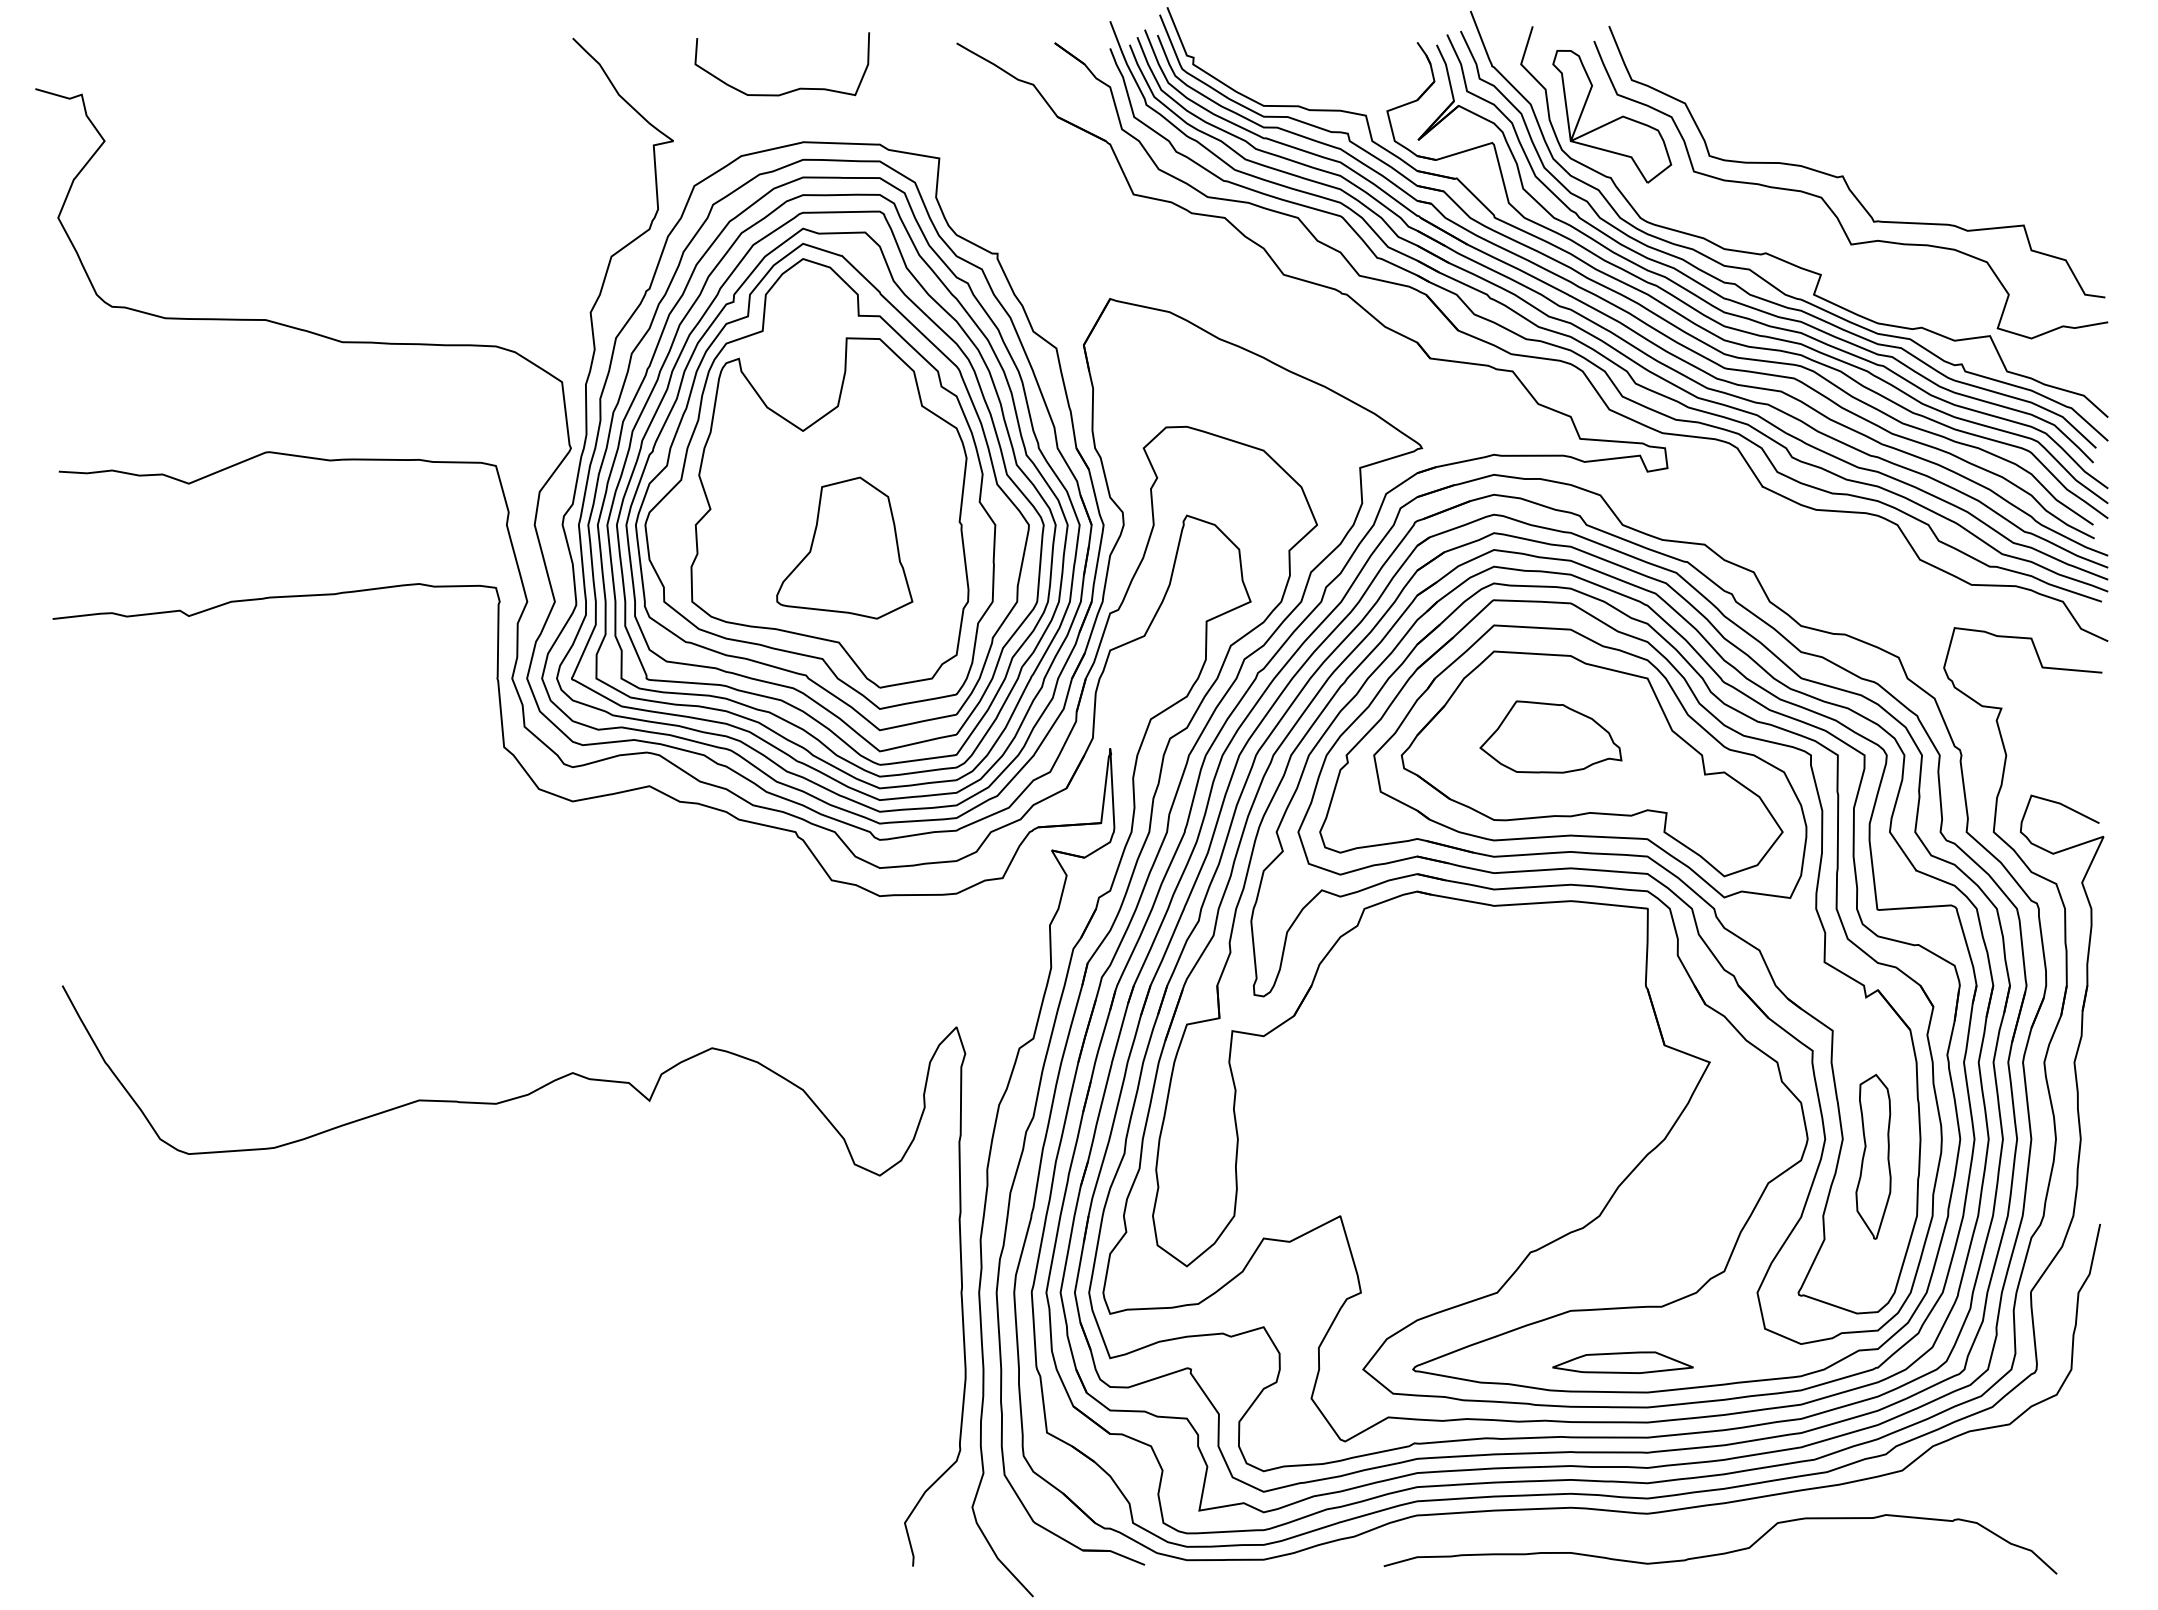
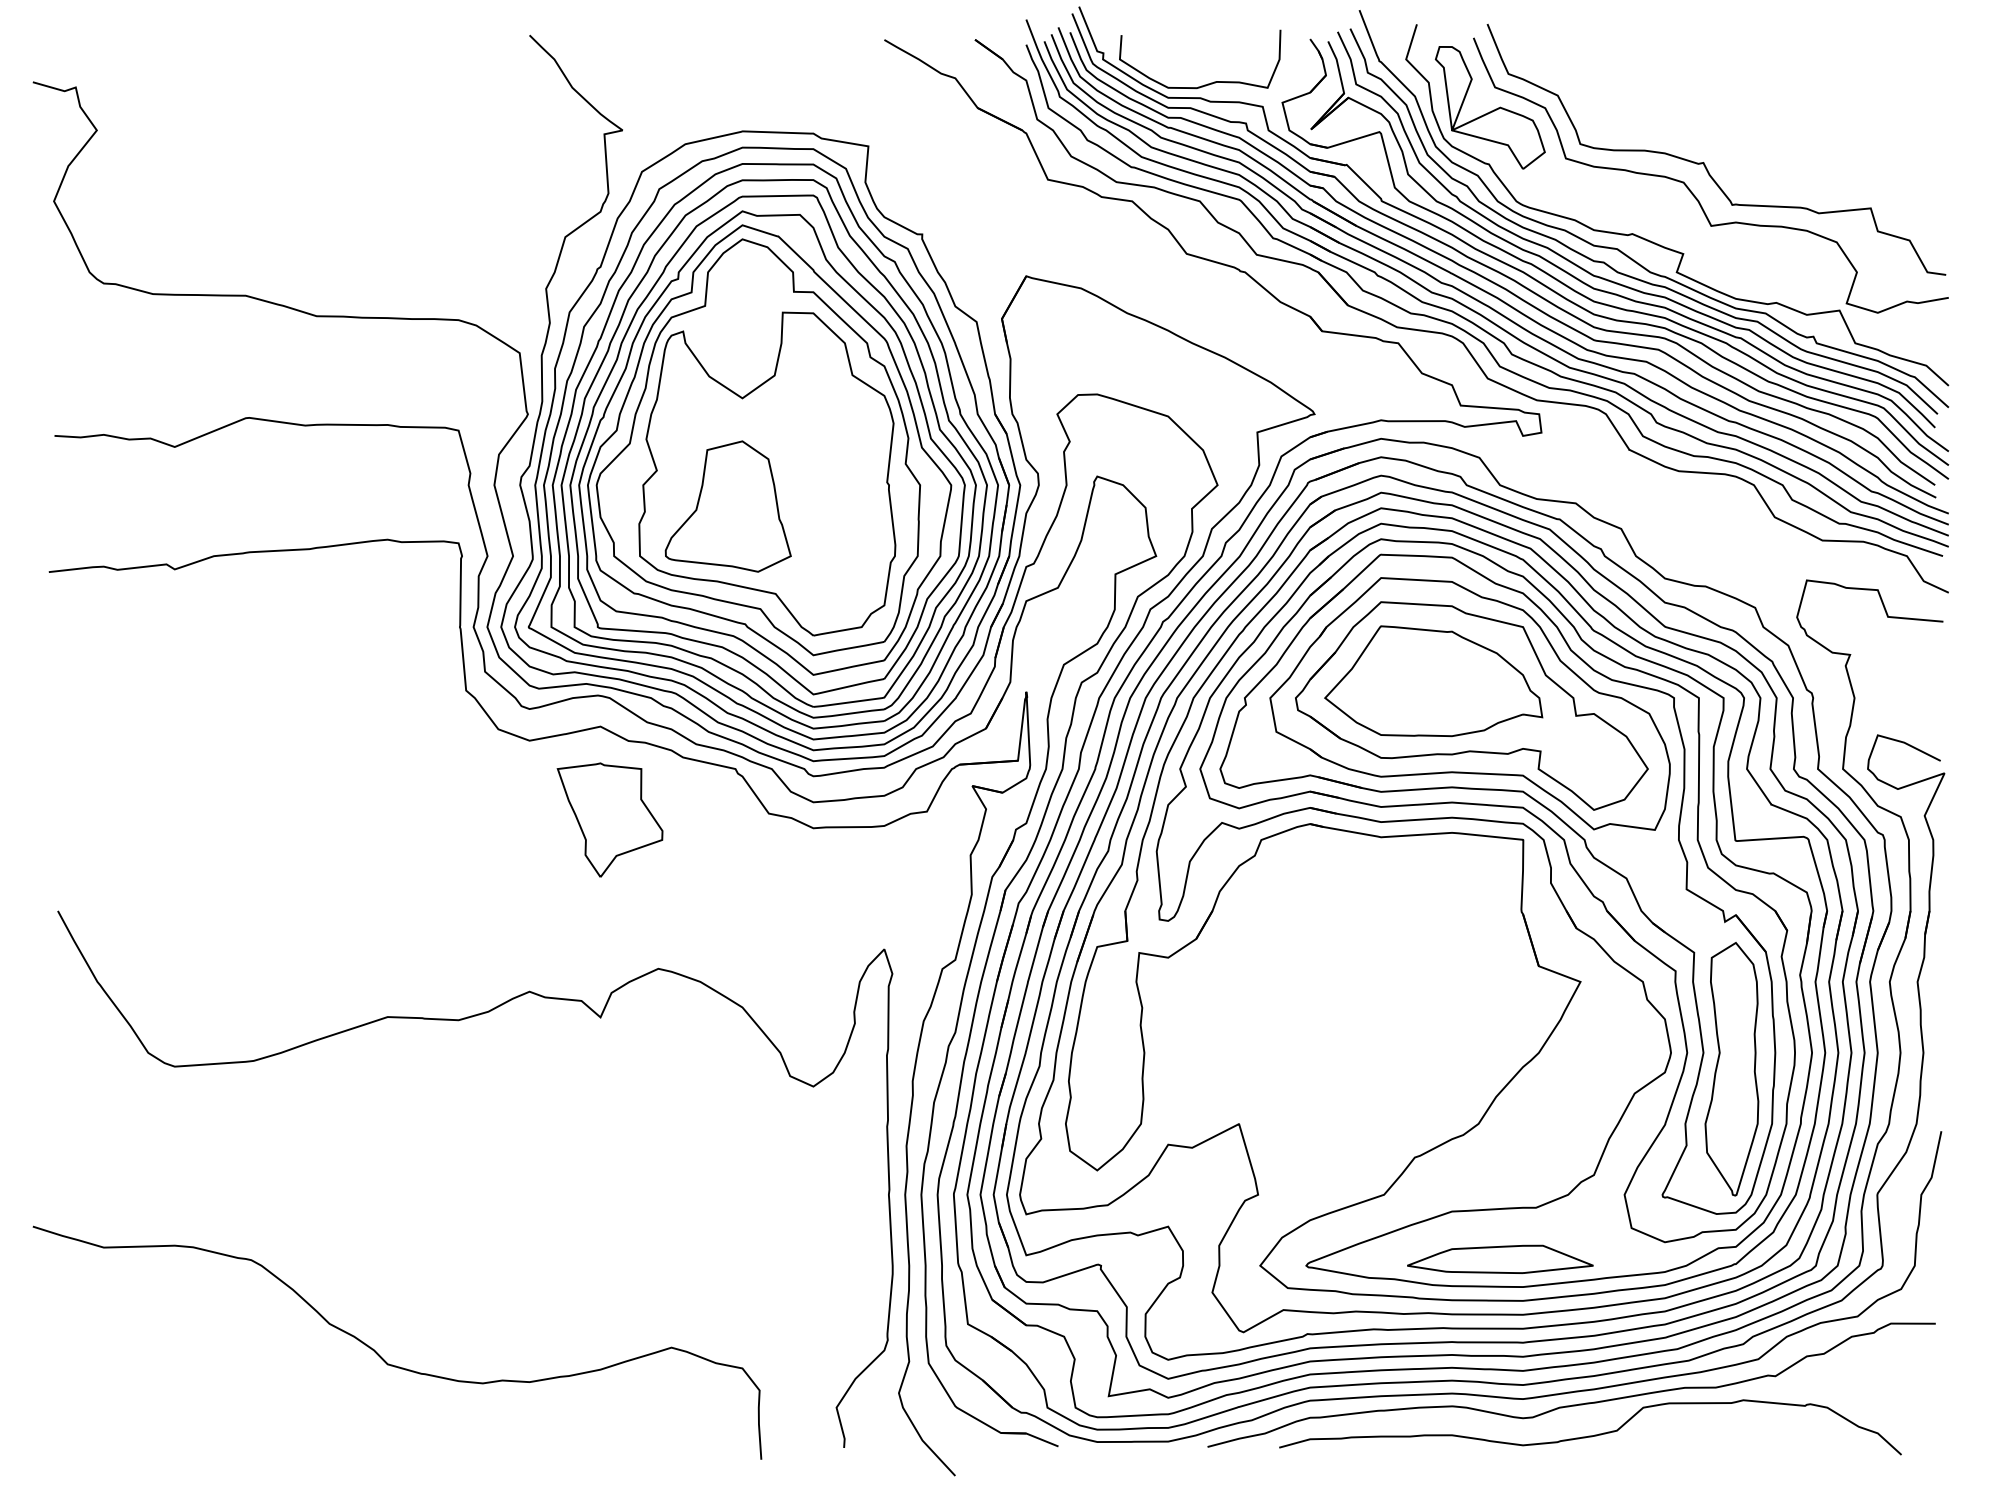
curve: (790, 90) -> (1207, 83), moved
part: (844, 547) -> (728, 505), moved
part: (1550, 736) -> (1433, 680), size x1.67
part: (659, 887) -> (609, 820), added
part: (1873, 1156) -> (1731, 1068), size x1.67
part: (1622, 1362) -> (1499, 1259), size x1.43
curve: (413, 1468) -> (382, 1357), added
curve: (1702, 1519) -> (1573, 1404), added

